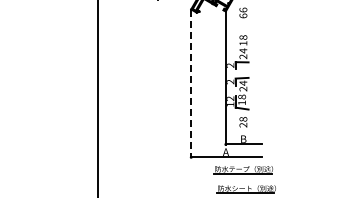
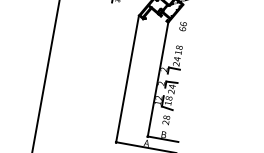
line: (191, 84) -> (127, 79), dashed -> solid

